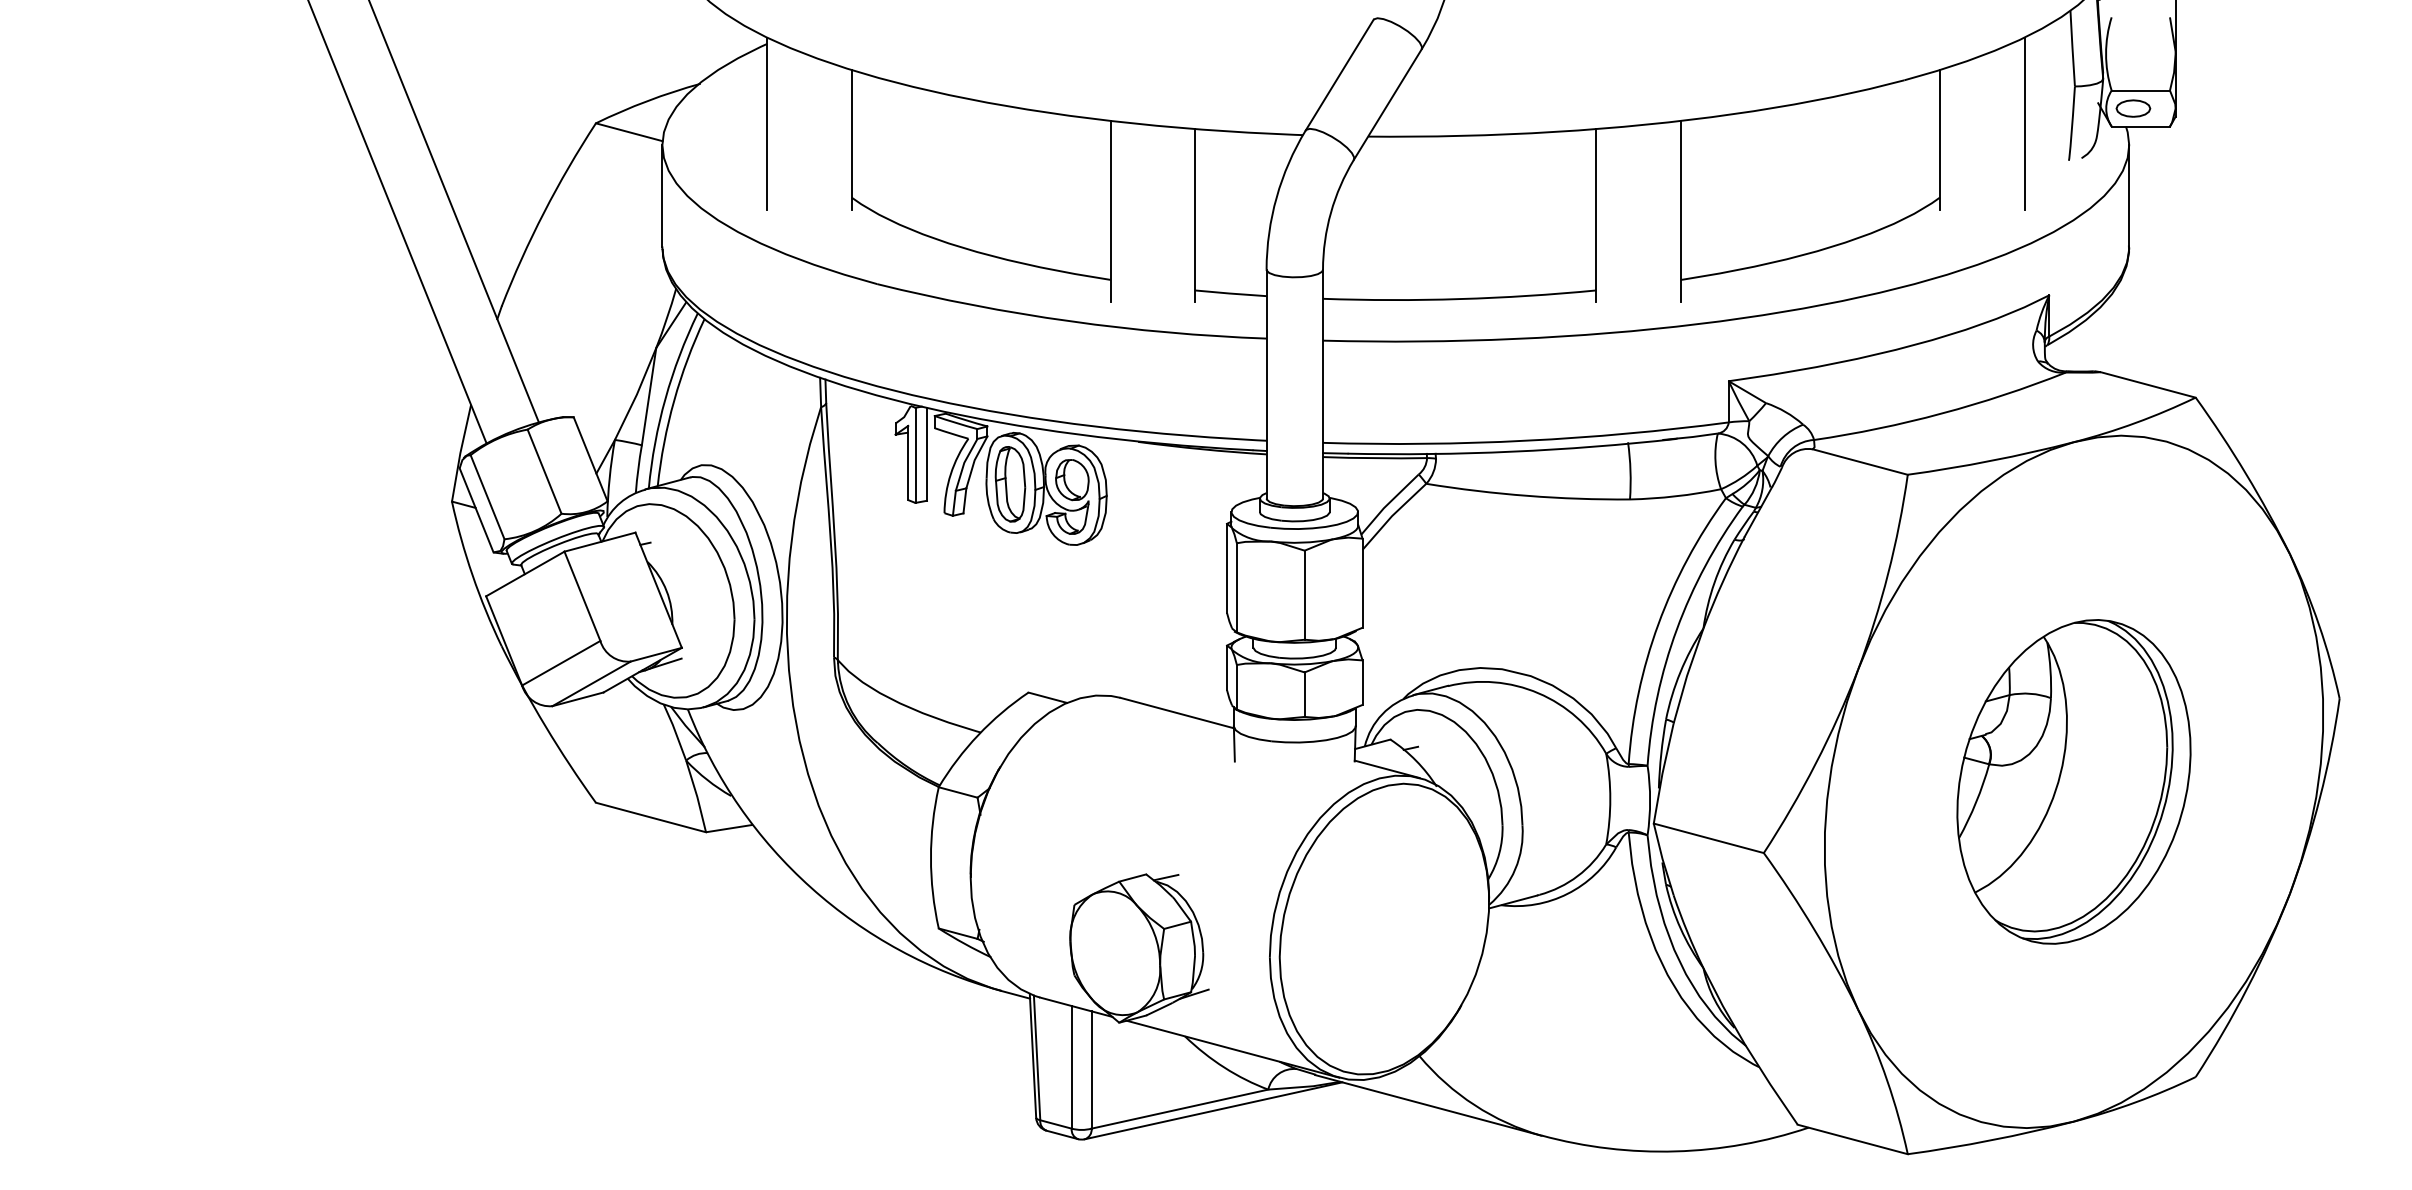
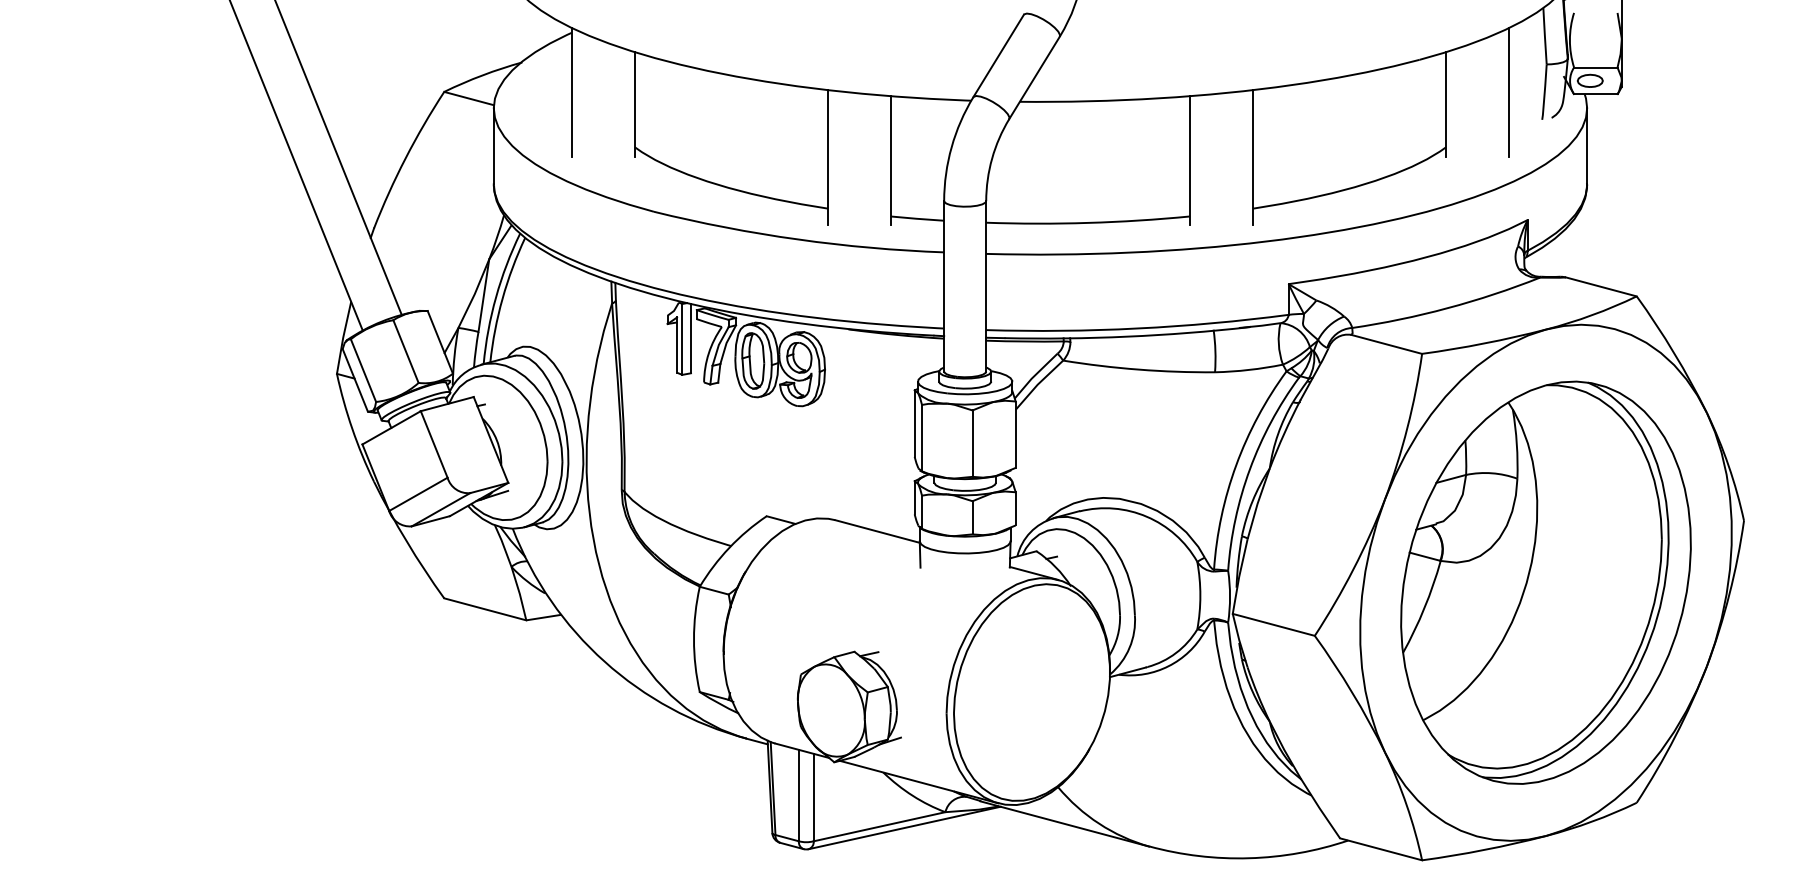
part: (2073, 781) -> (1545, 582), size x1.67

